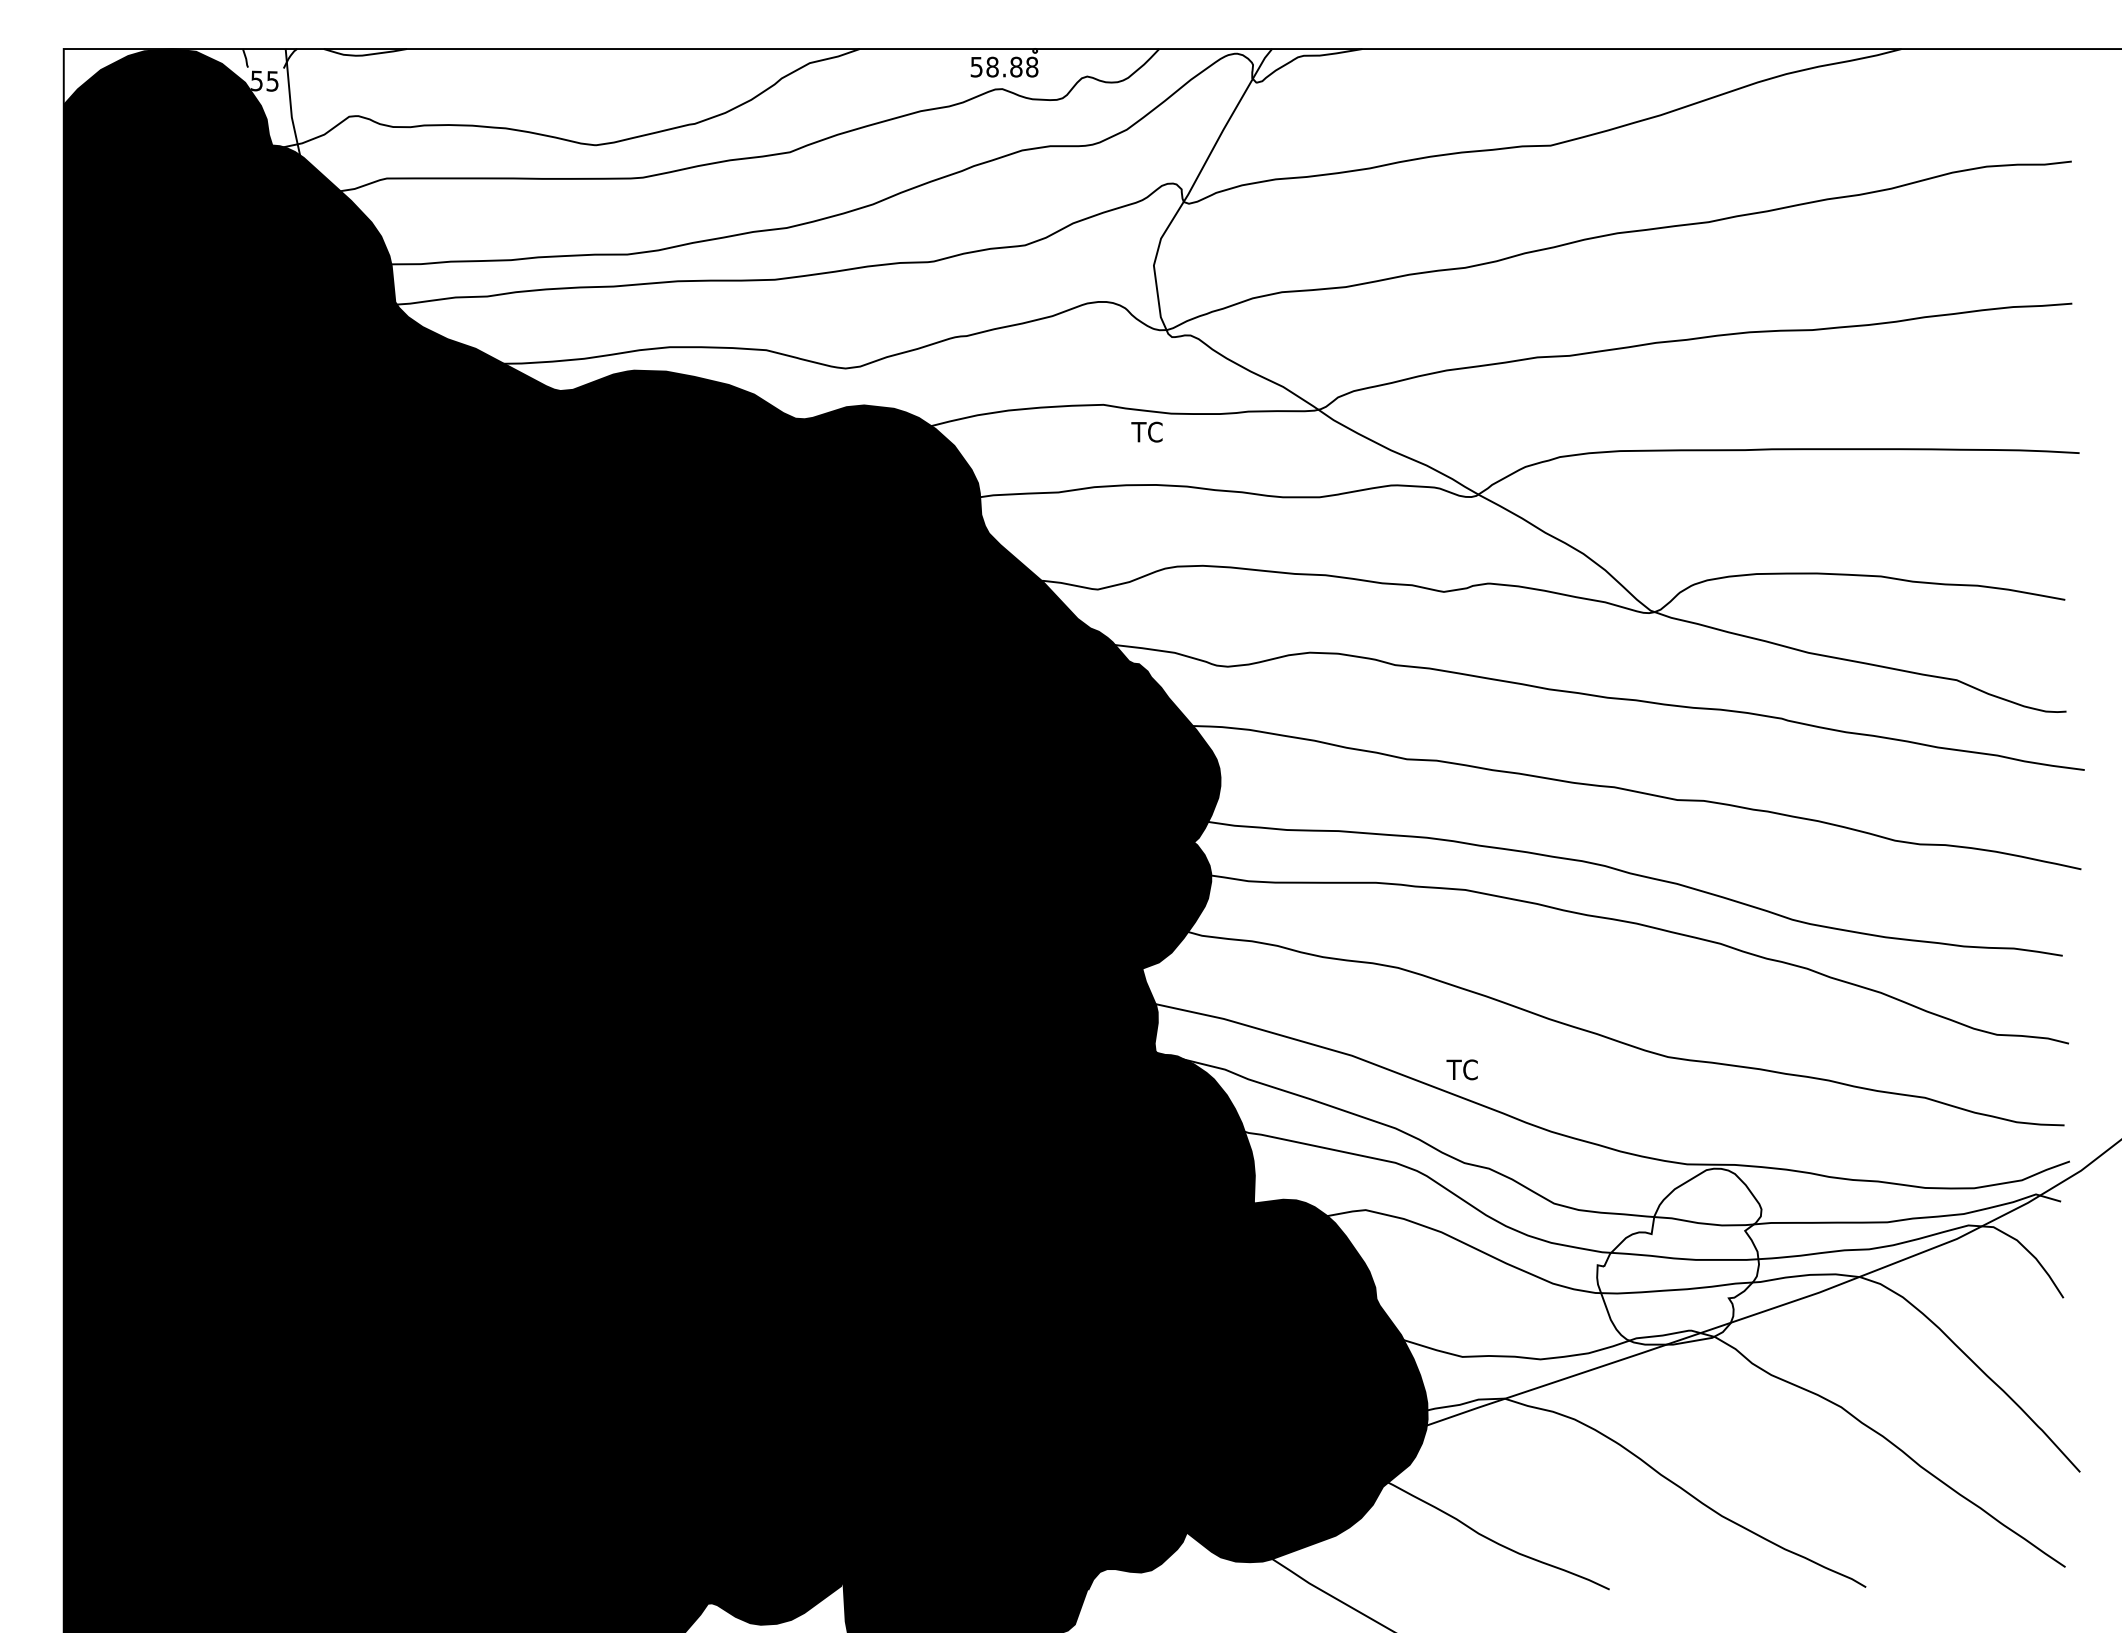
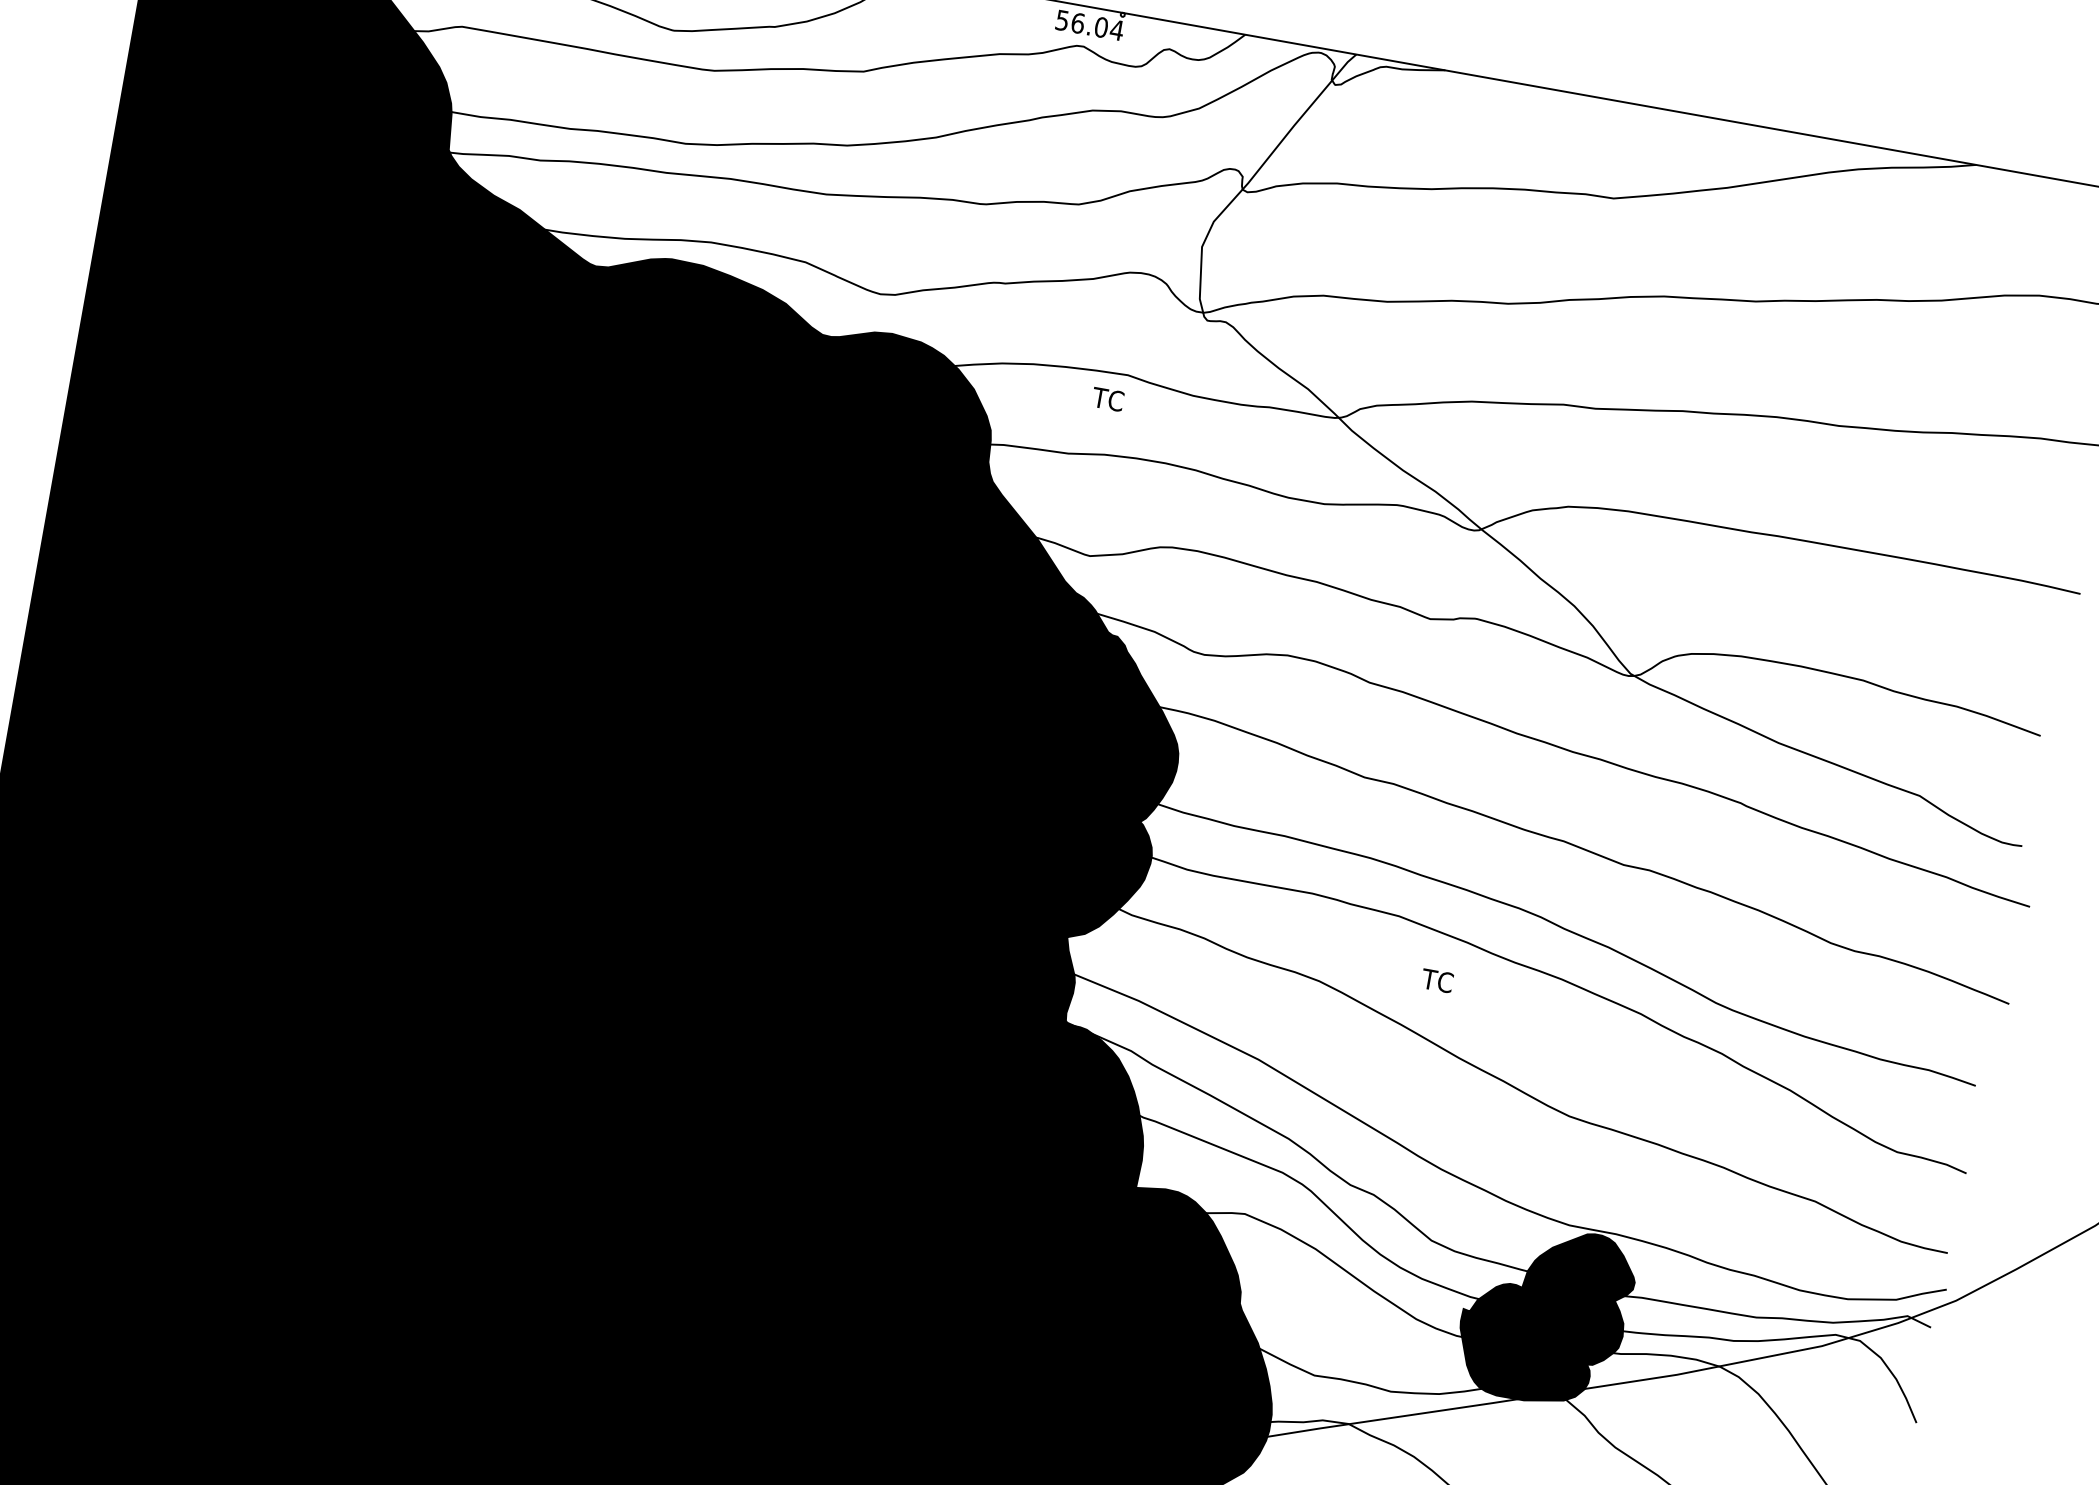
text: (1012, 66) -> (1097, 26), 58.88 -> 56.04
text: (1146, 431) -> (1107, 398), moved
text: (1461, 1069) -> (1436, 980), moved
fill: (1679, 1256) -> (1545, 1314), added

